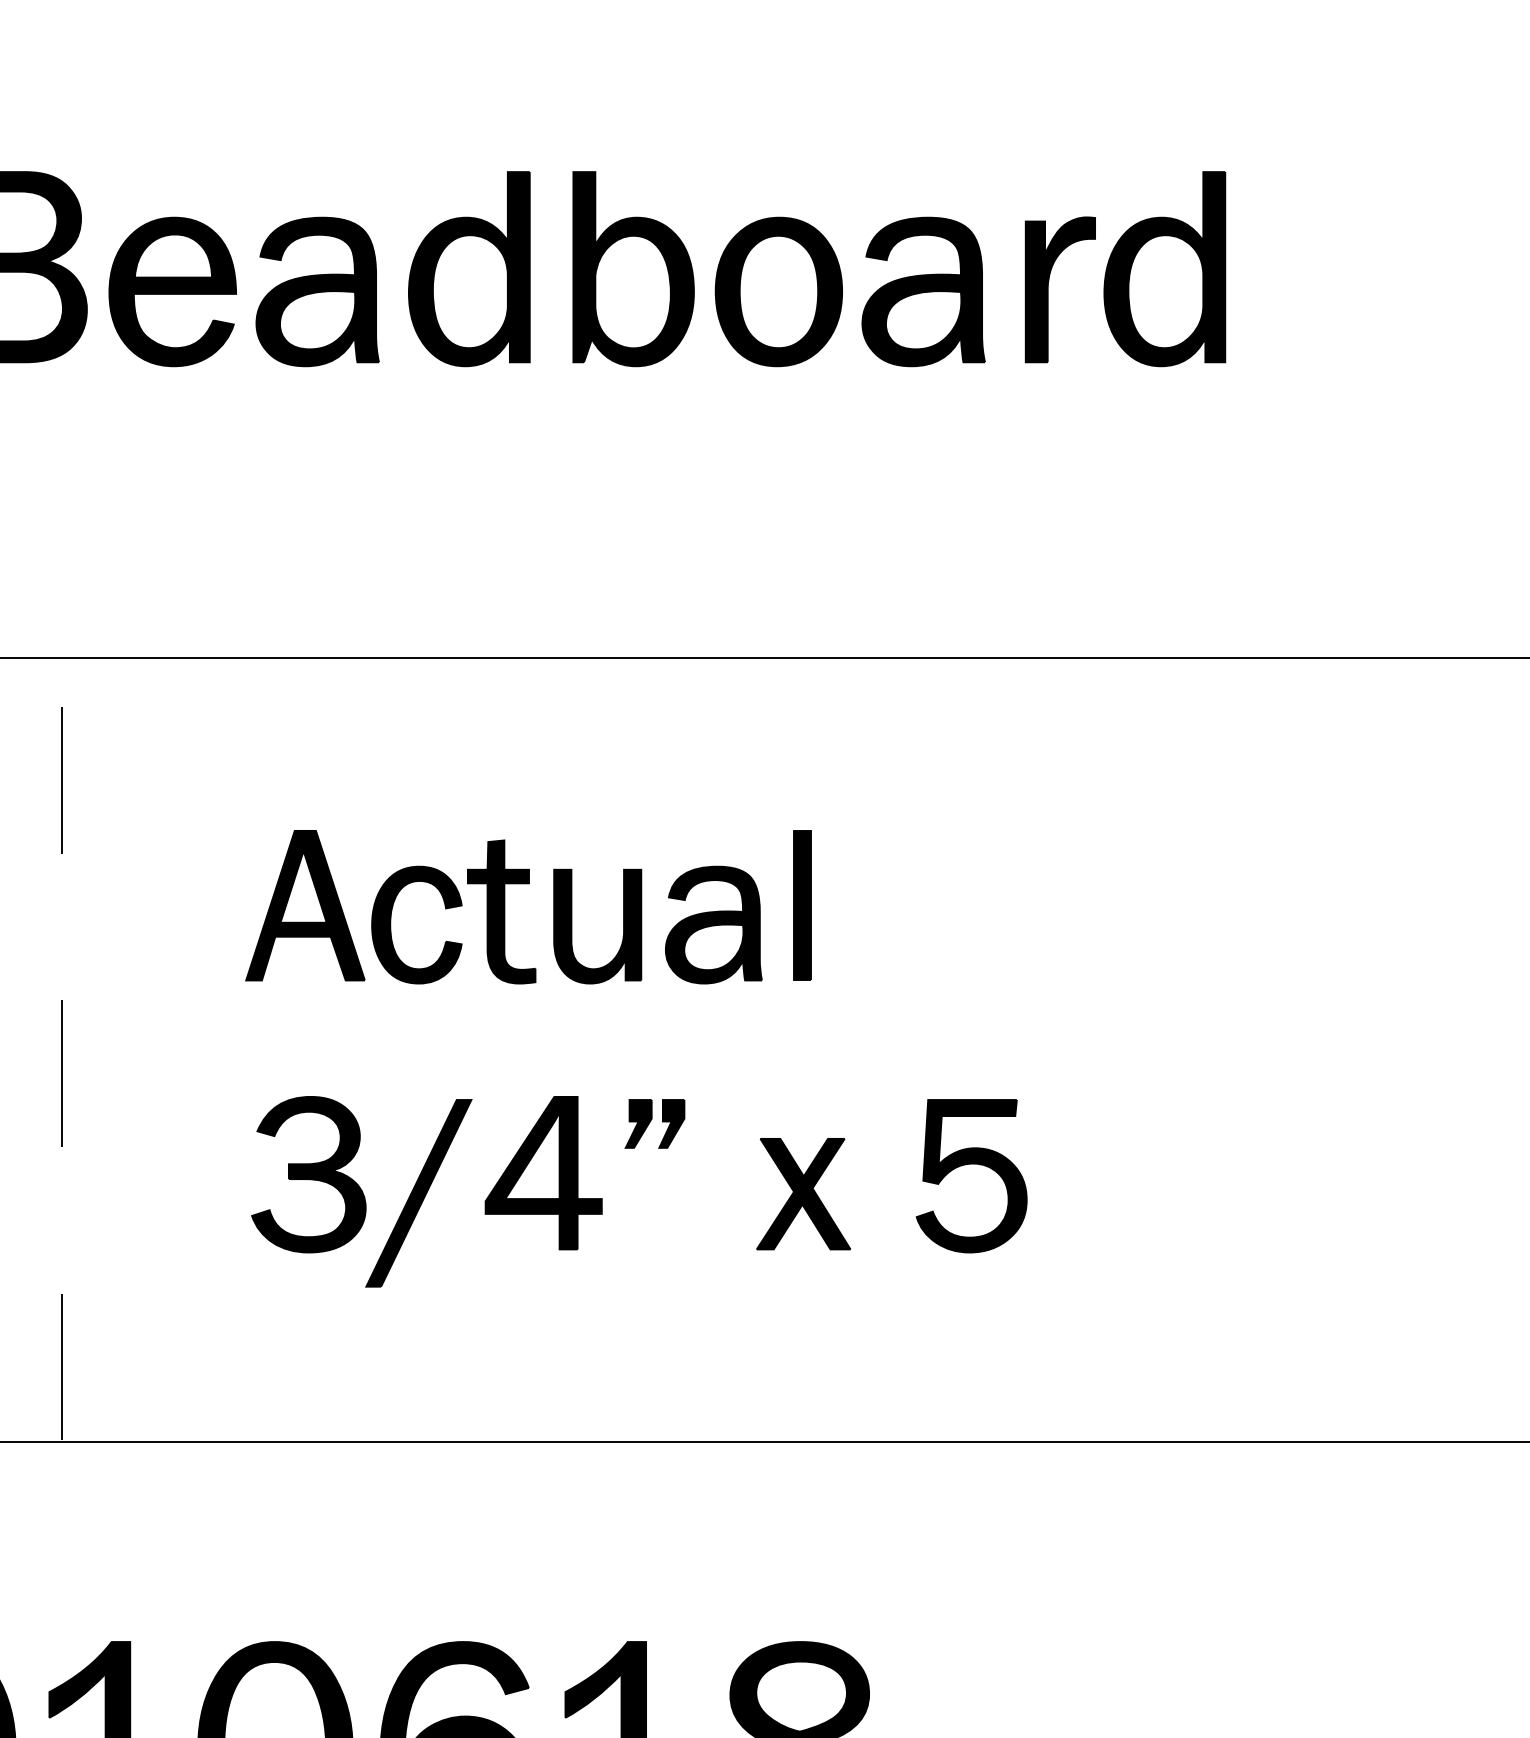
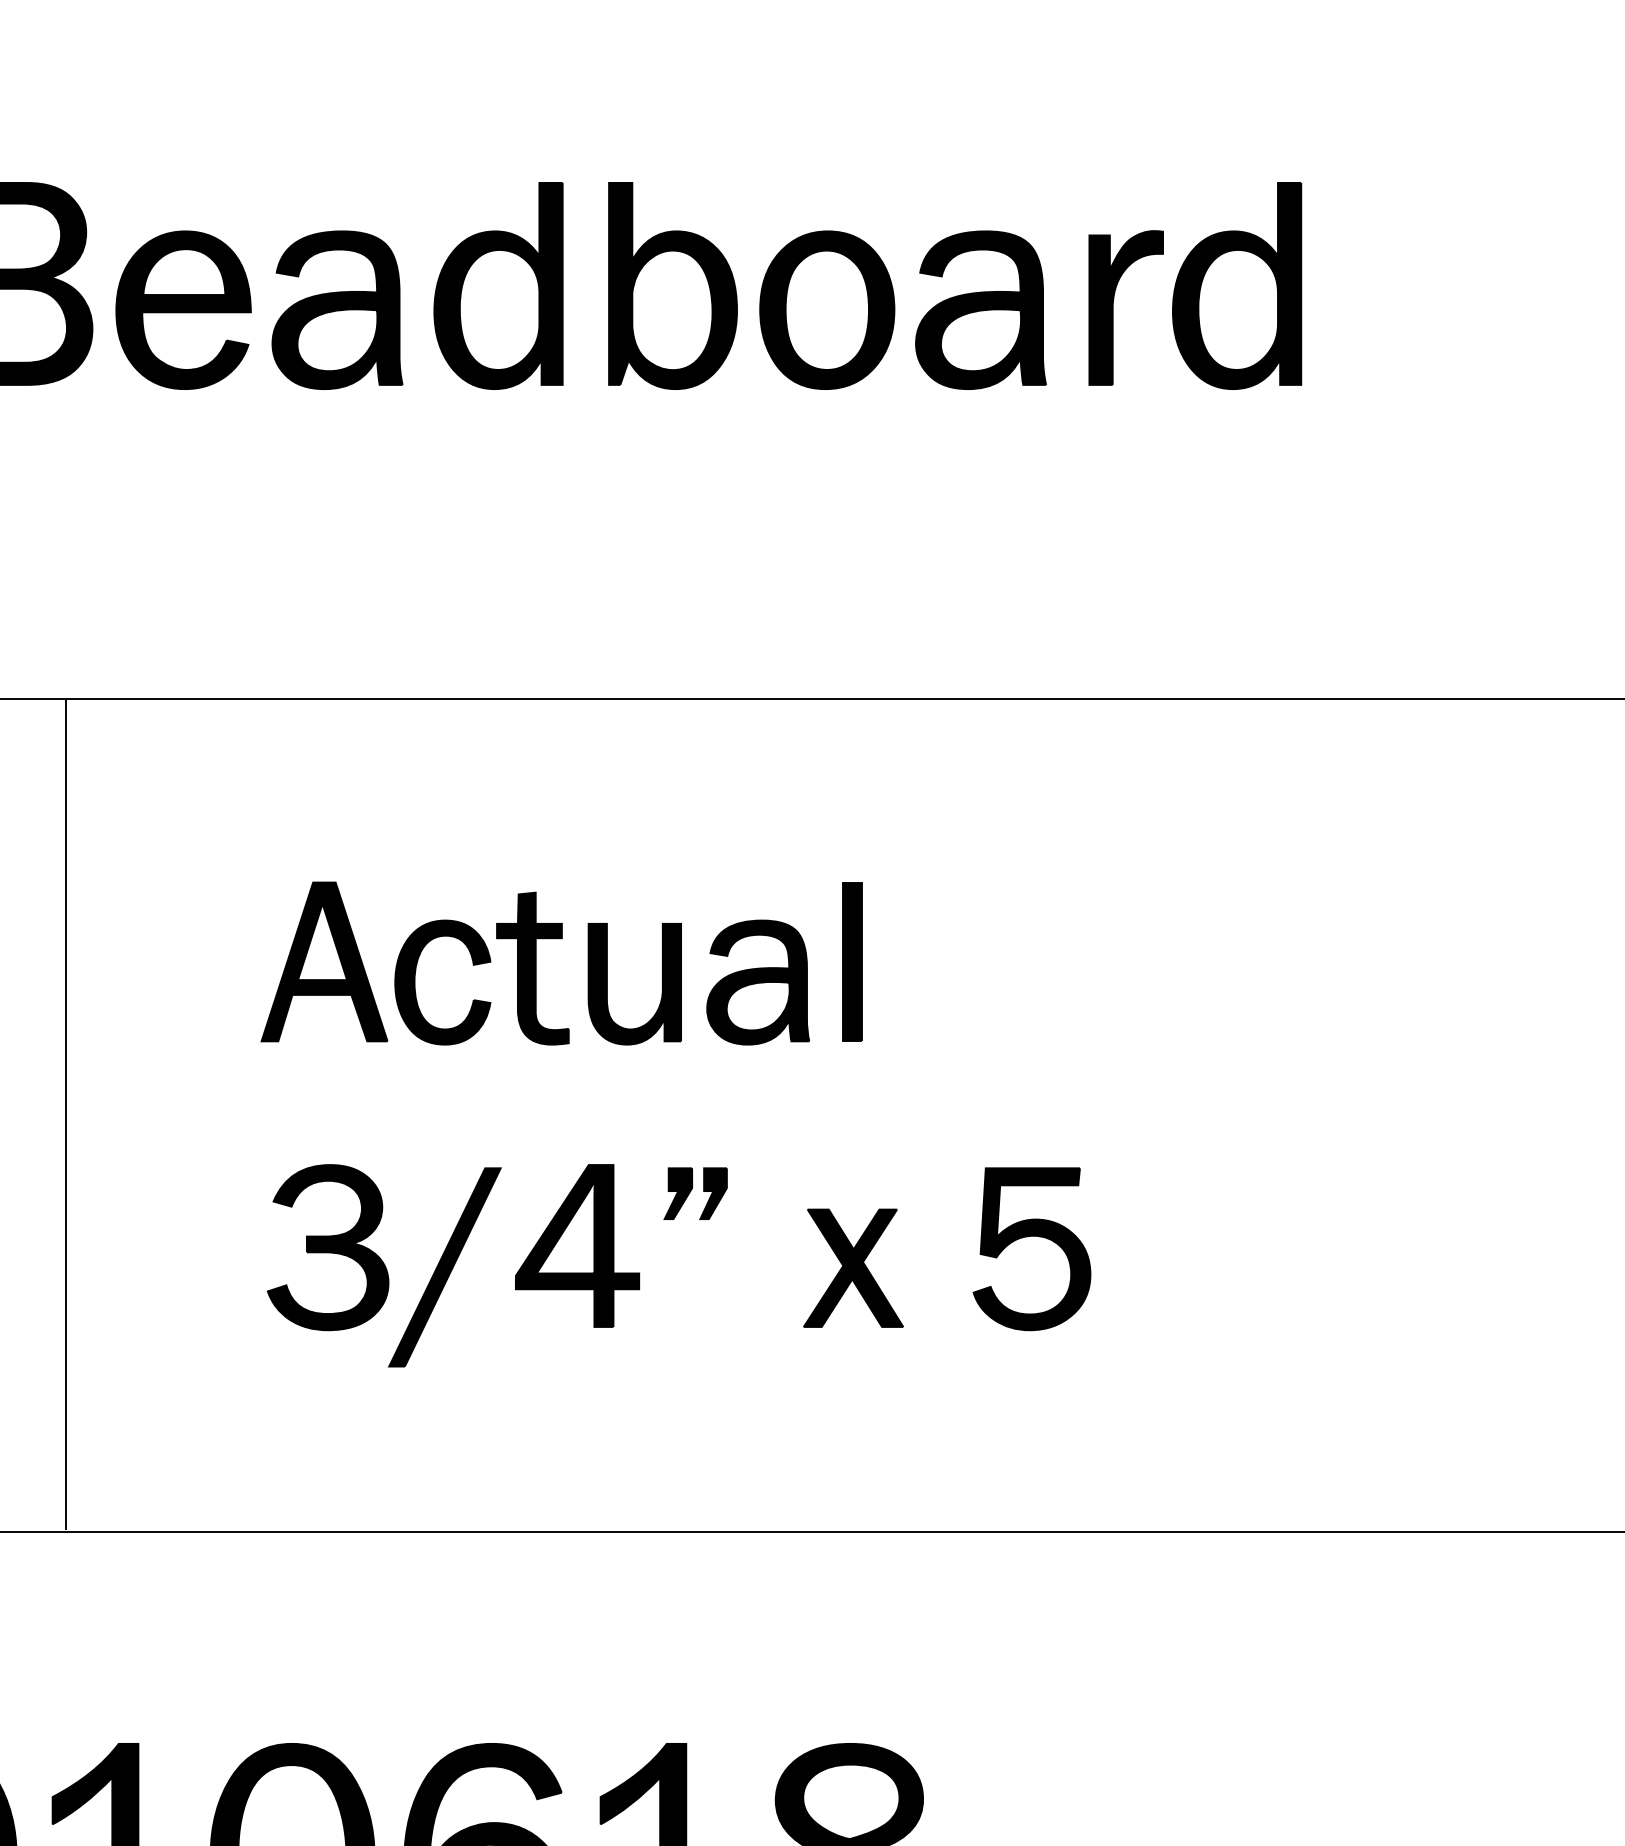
line: (62, 1049) -> (66, 1114), dashed -> solid

